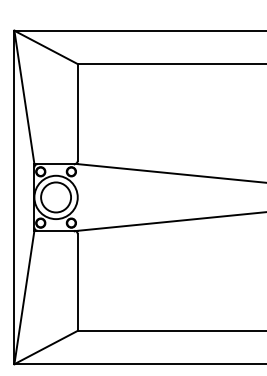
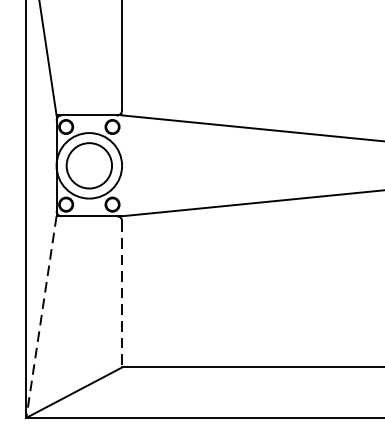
line: (77, 283) -> (121, 295), solid -> dashed
line: (24, 298) -> (41, 318), solid -> dashed

